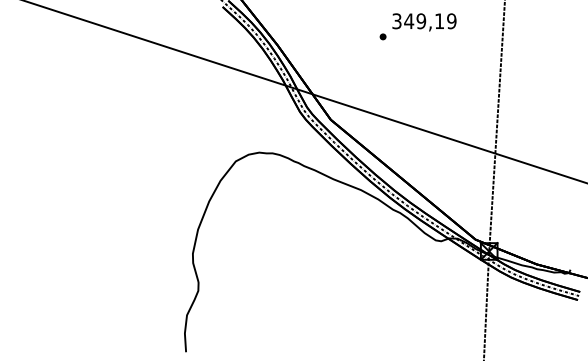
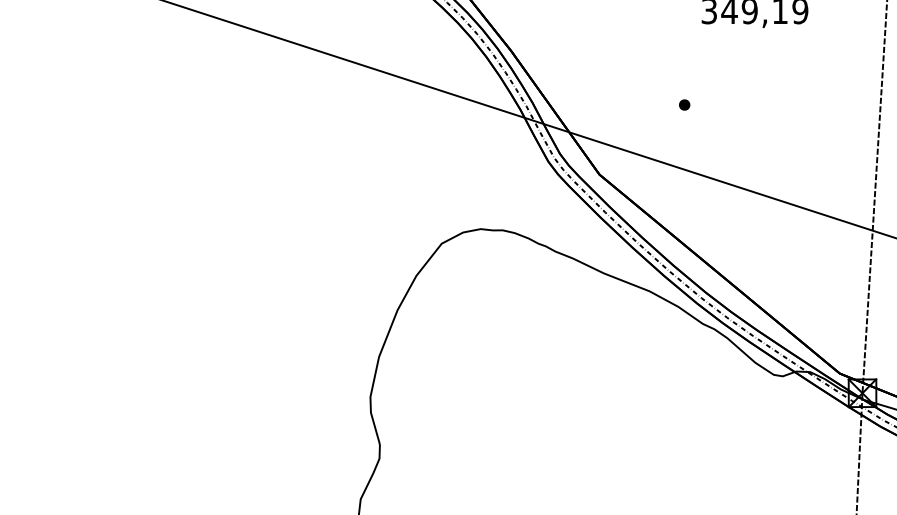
part: (382, 36) -> (683, 104), moved

